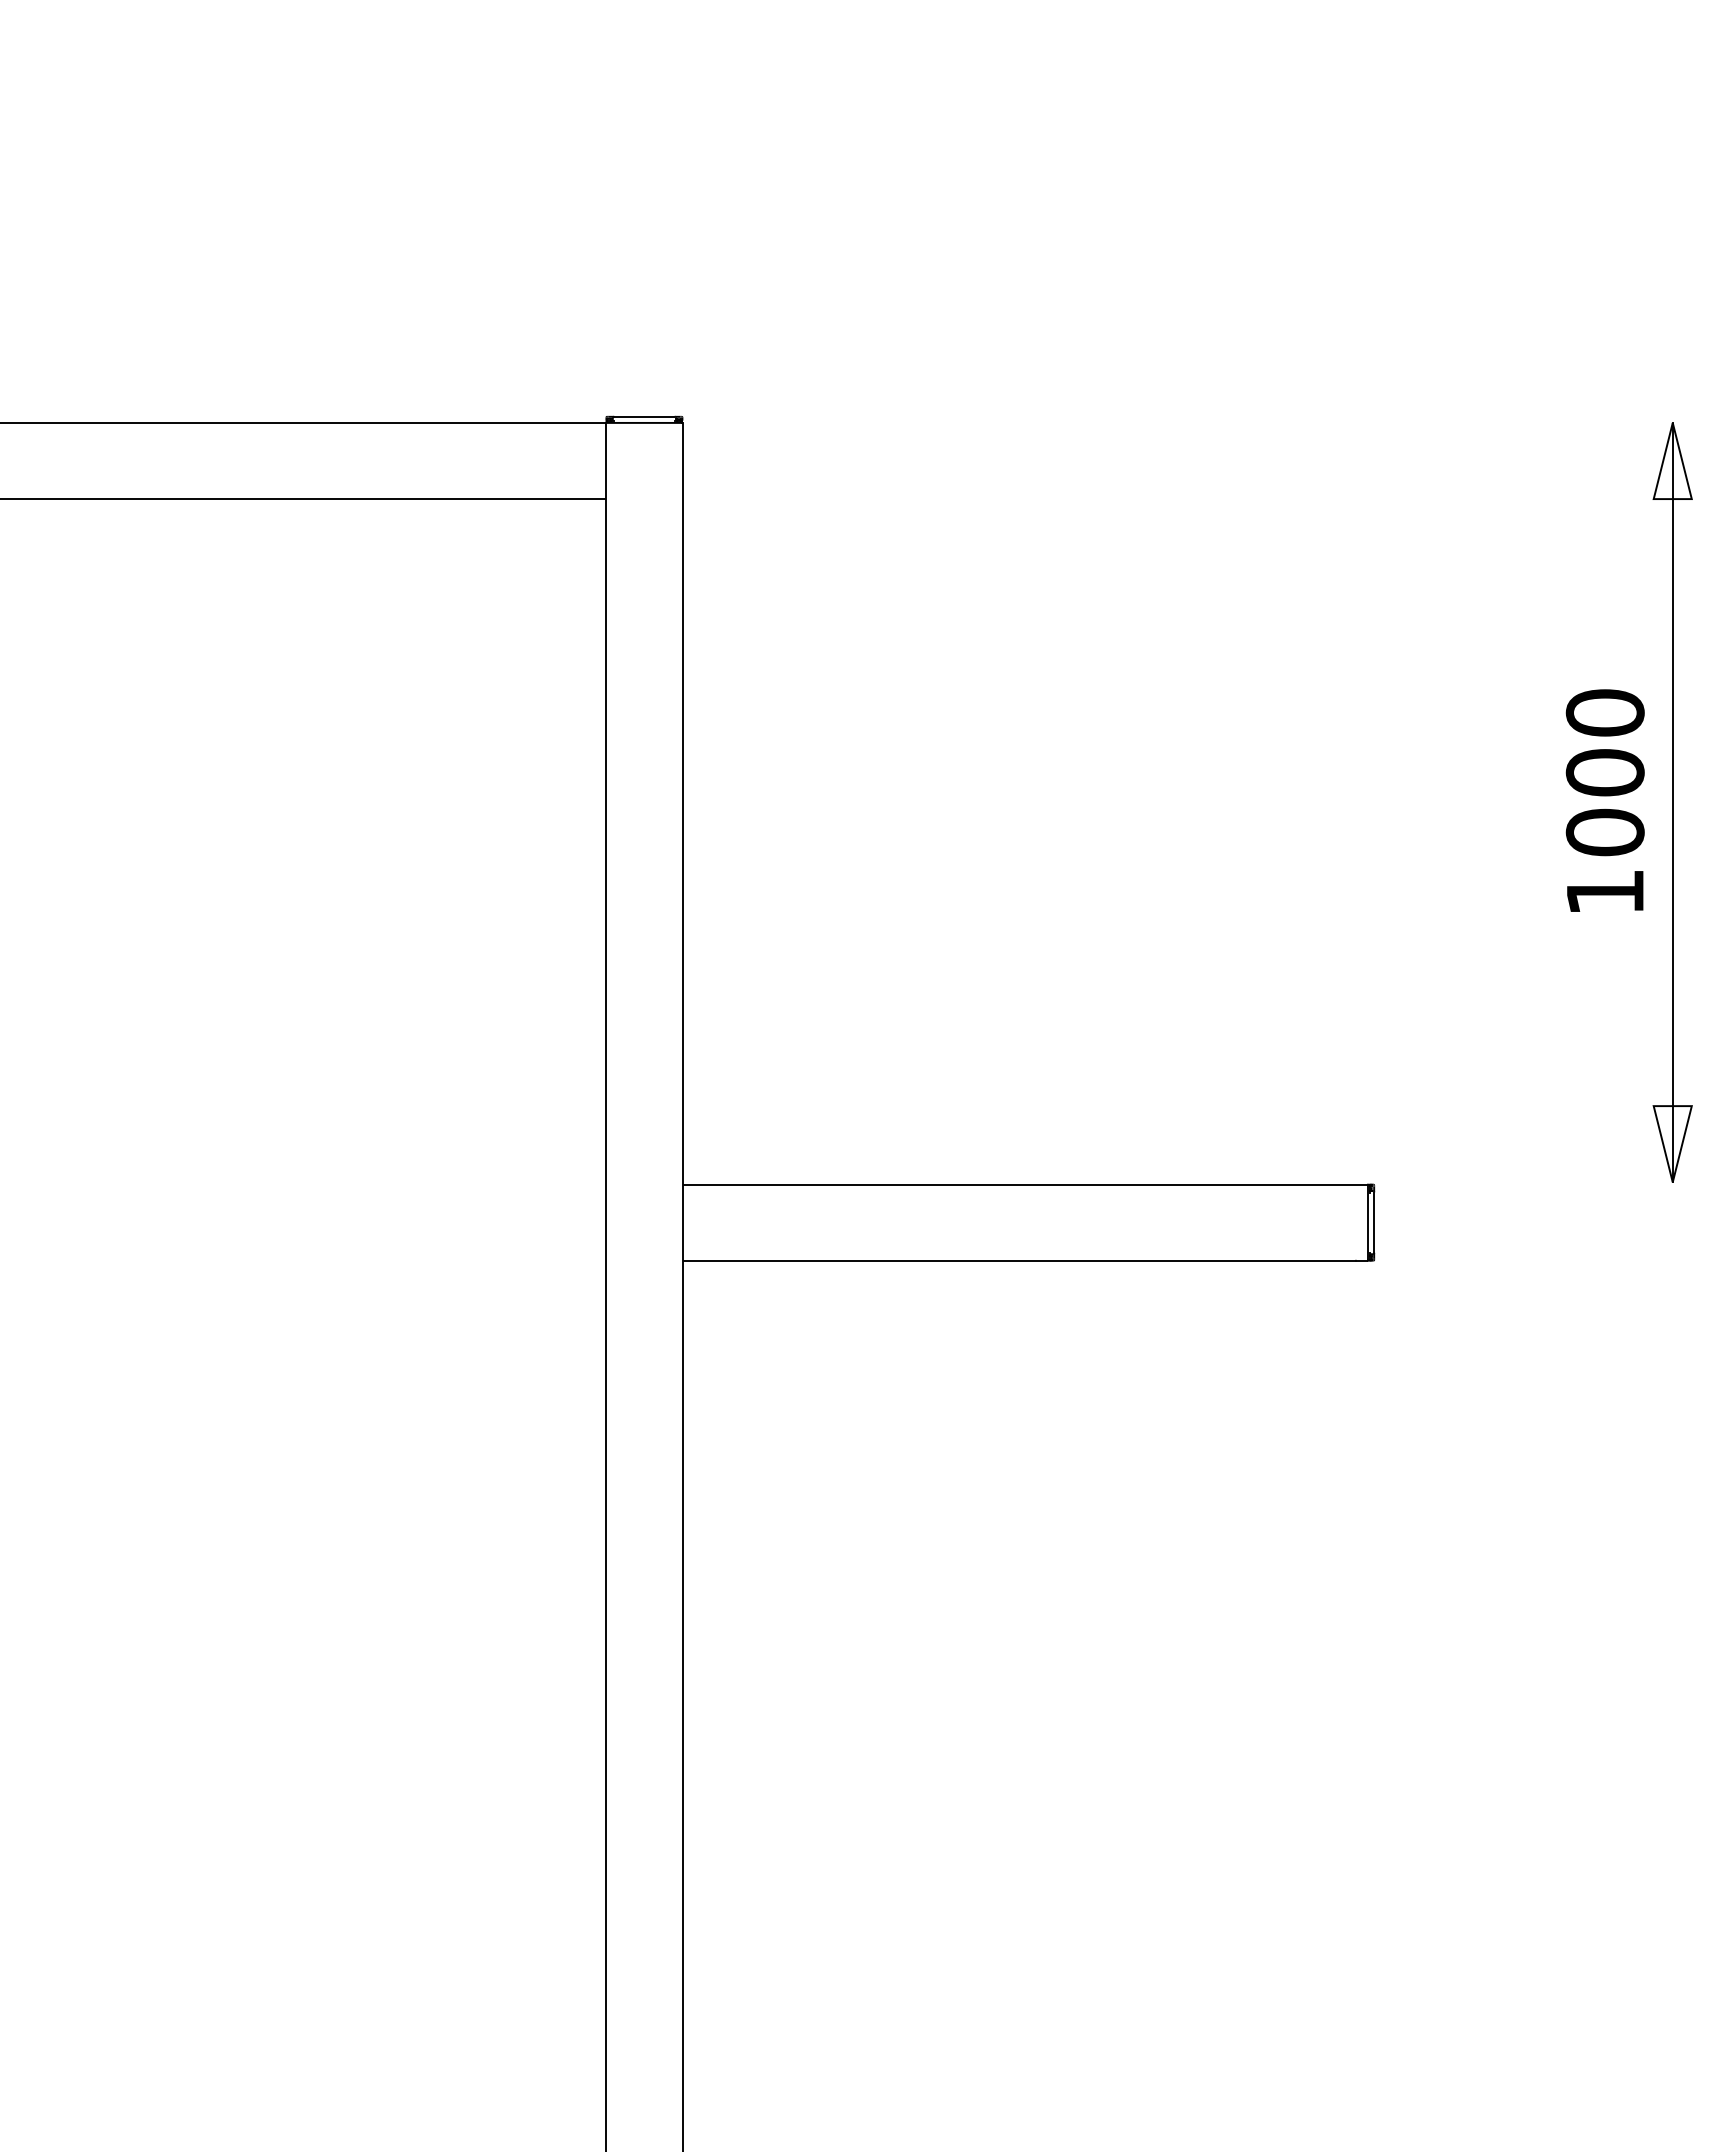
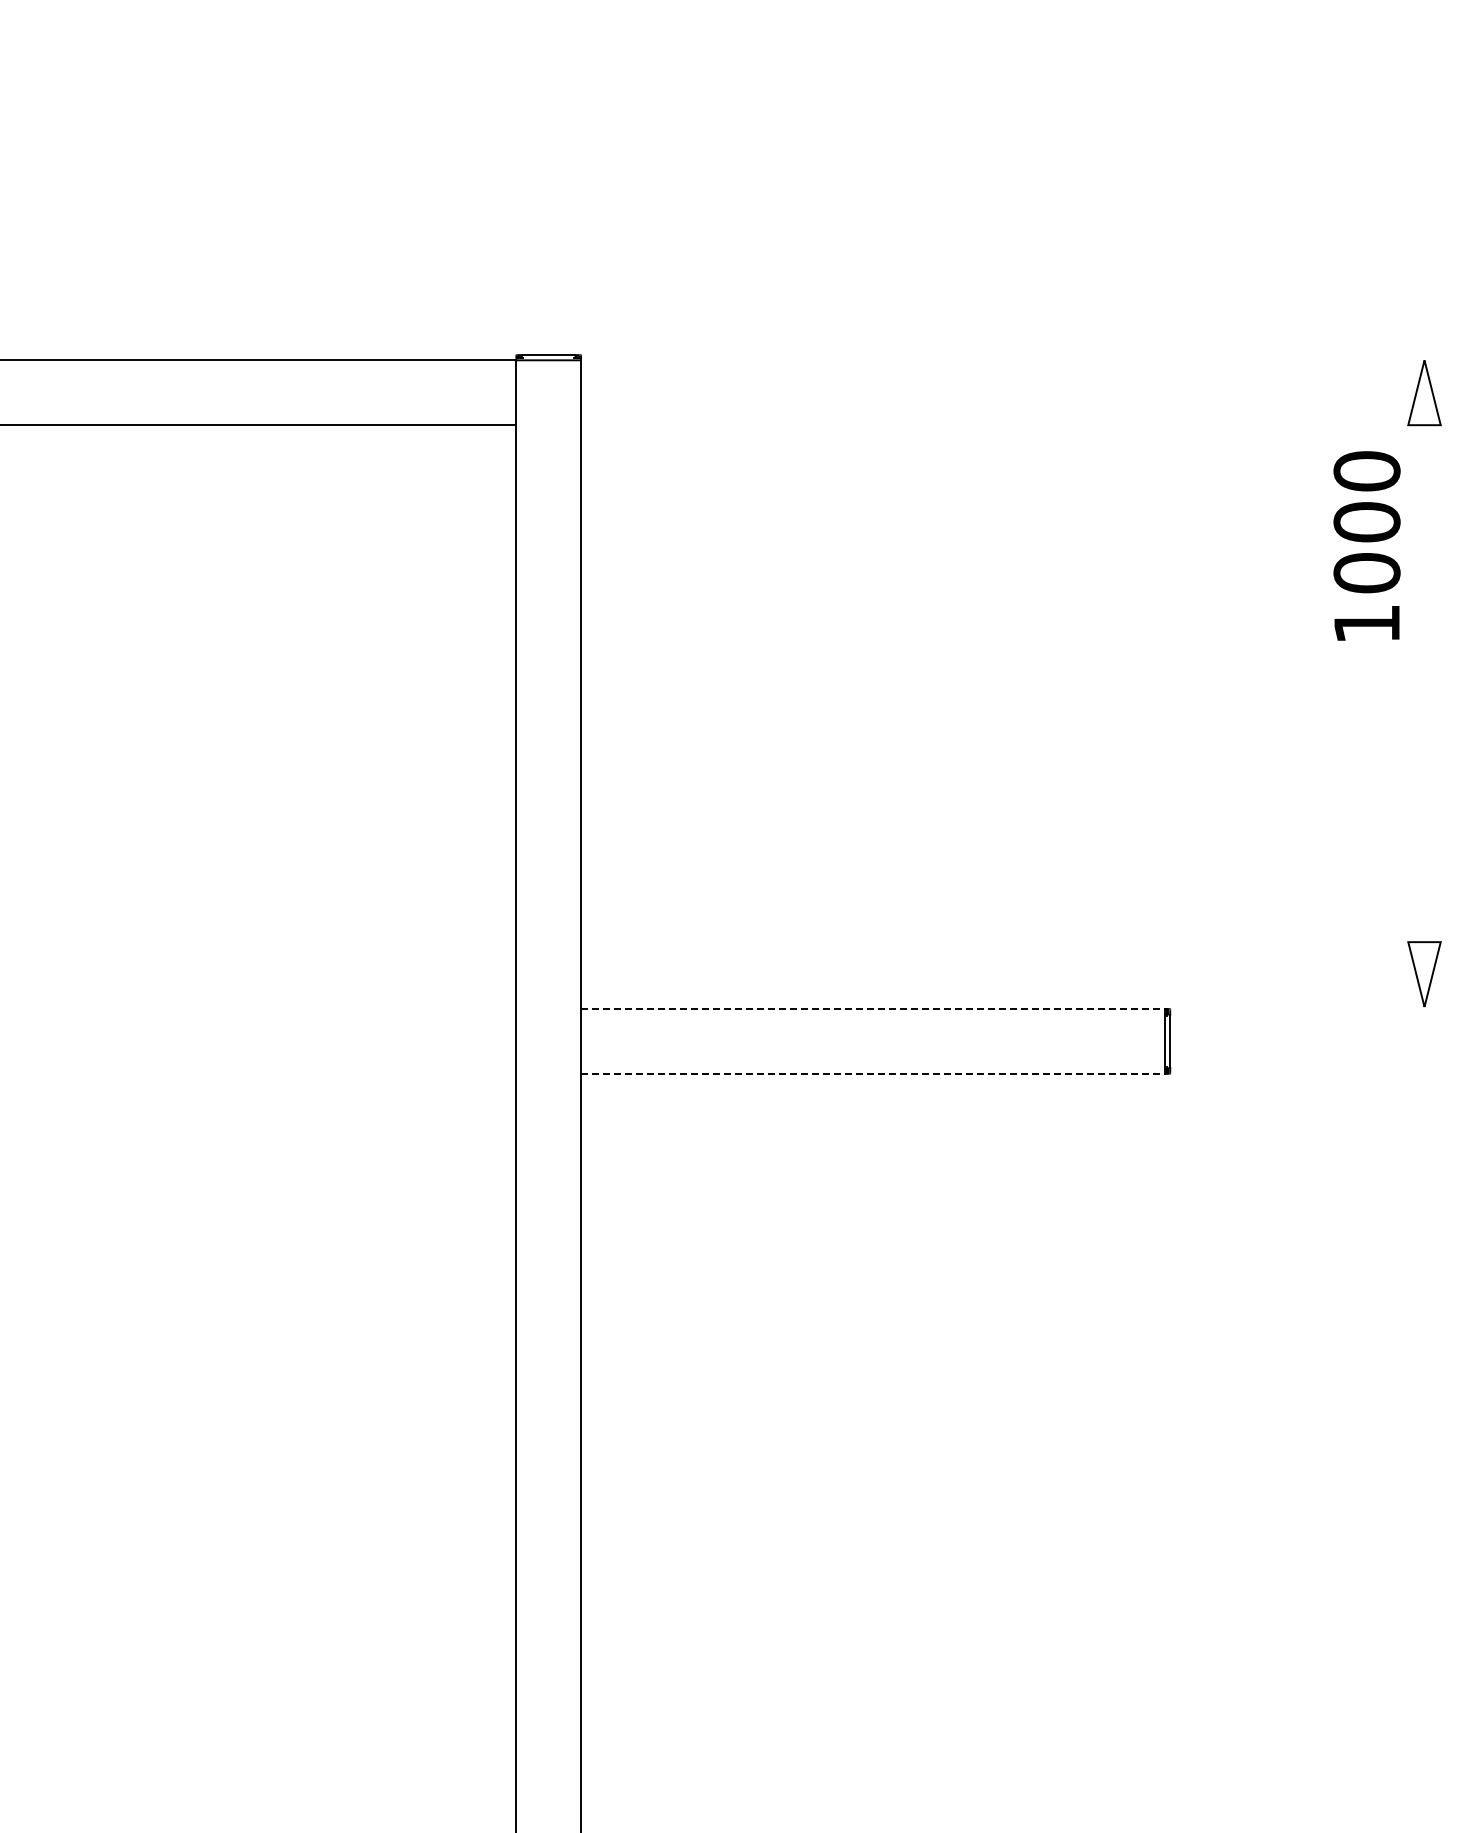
text: (1604, 800) -> (1366, 545), moved
line: (1672, 802) -> (1424, 683), removed
line: (1025, 1185) -> (873, 1009), solid -> dashed
line: (1025, 1260) -> (873, 1073), solid -> dashed

